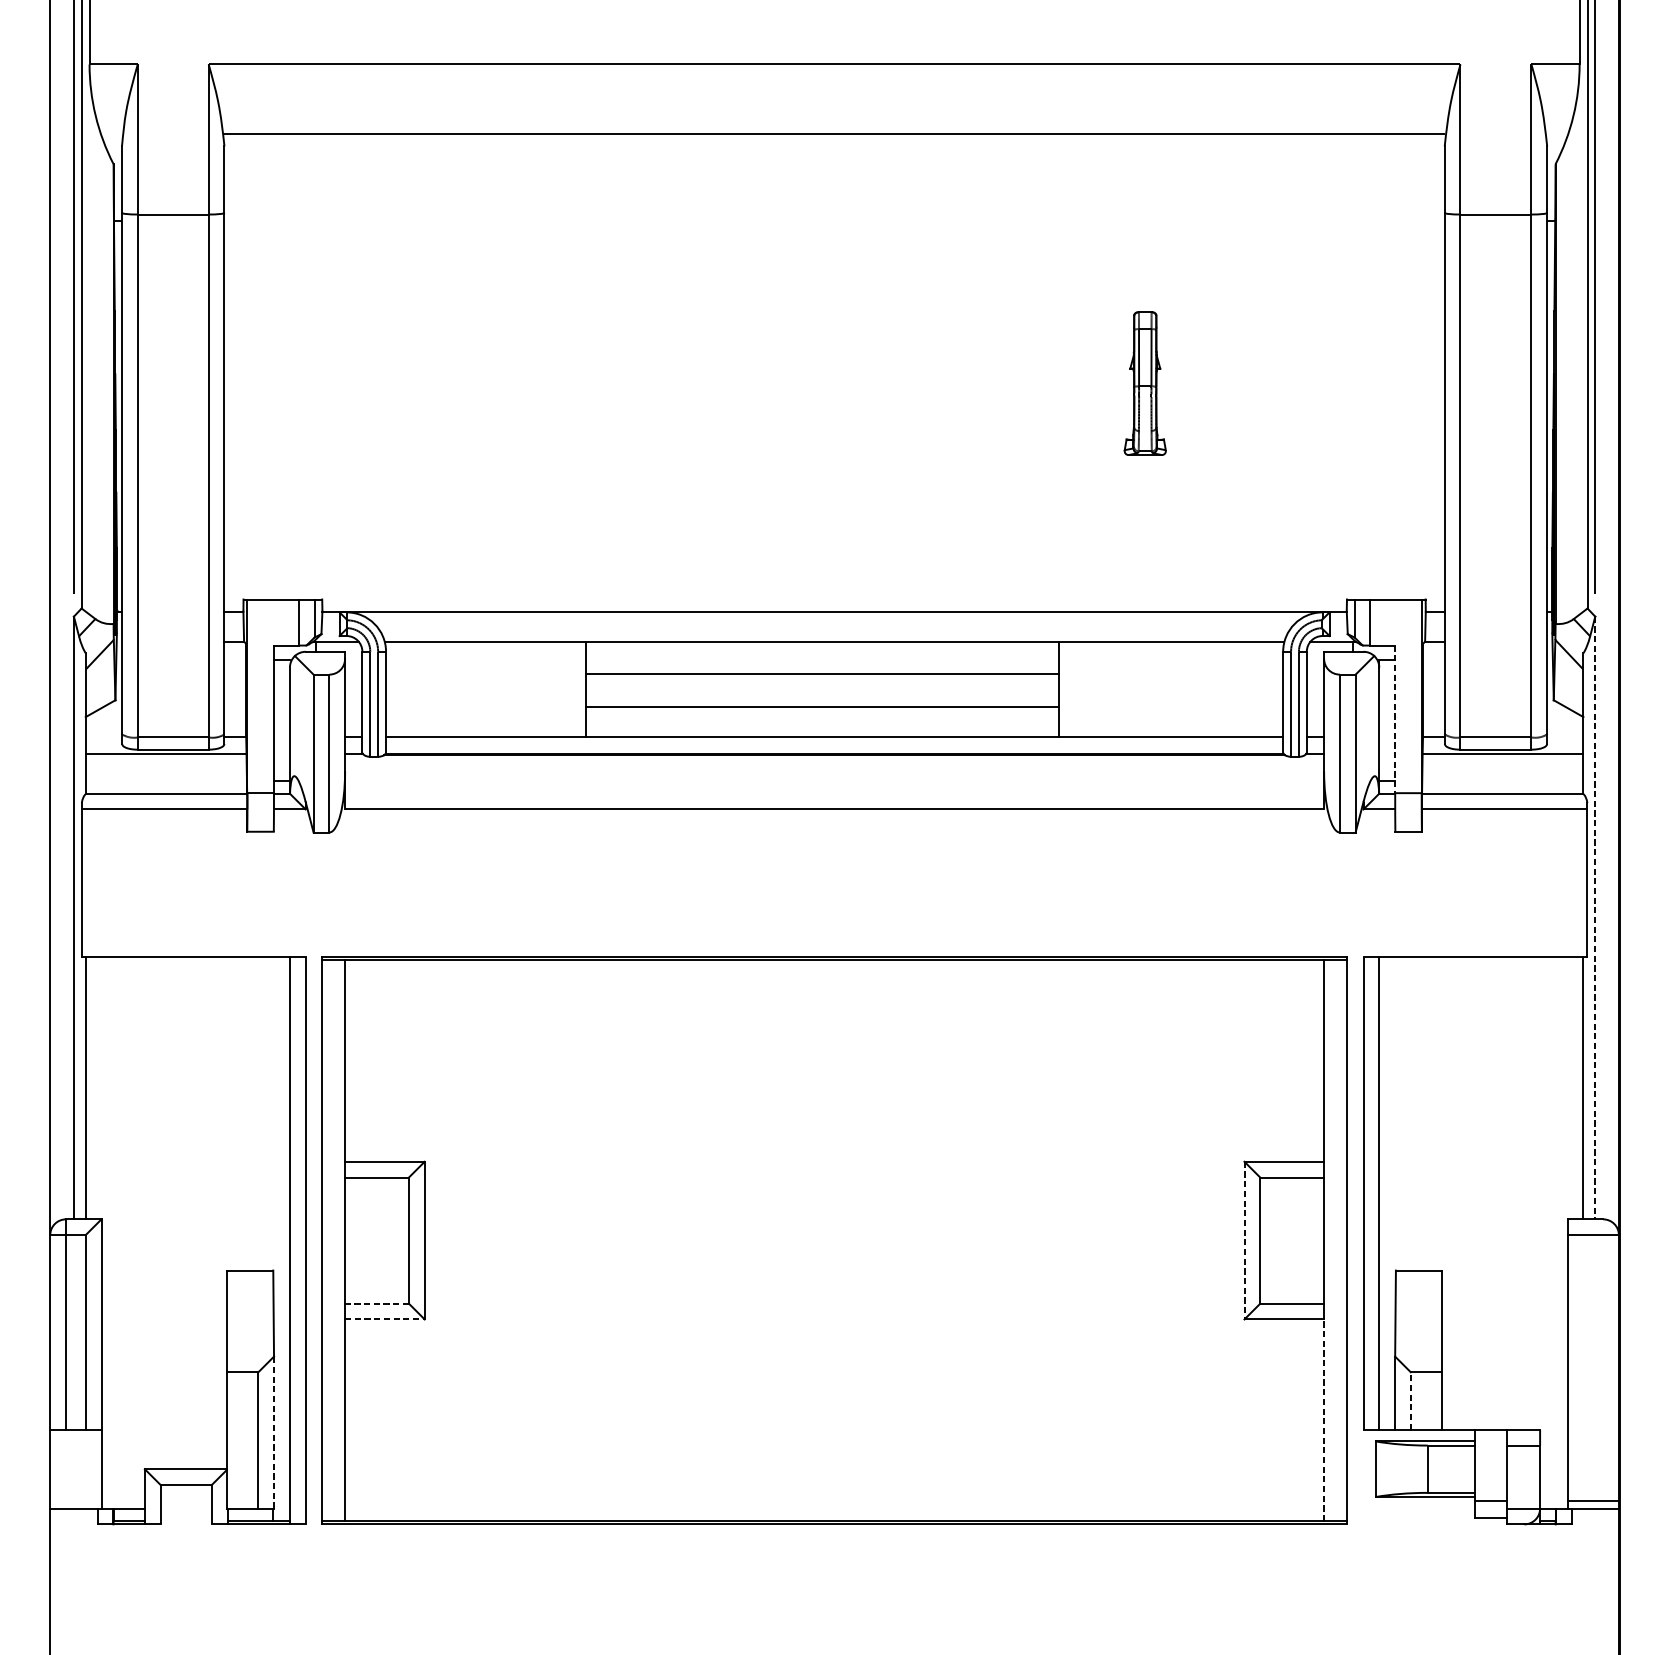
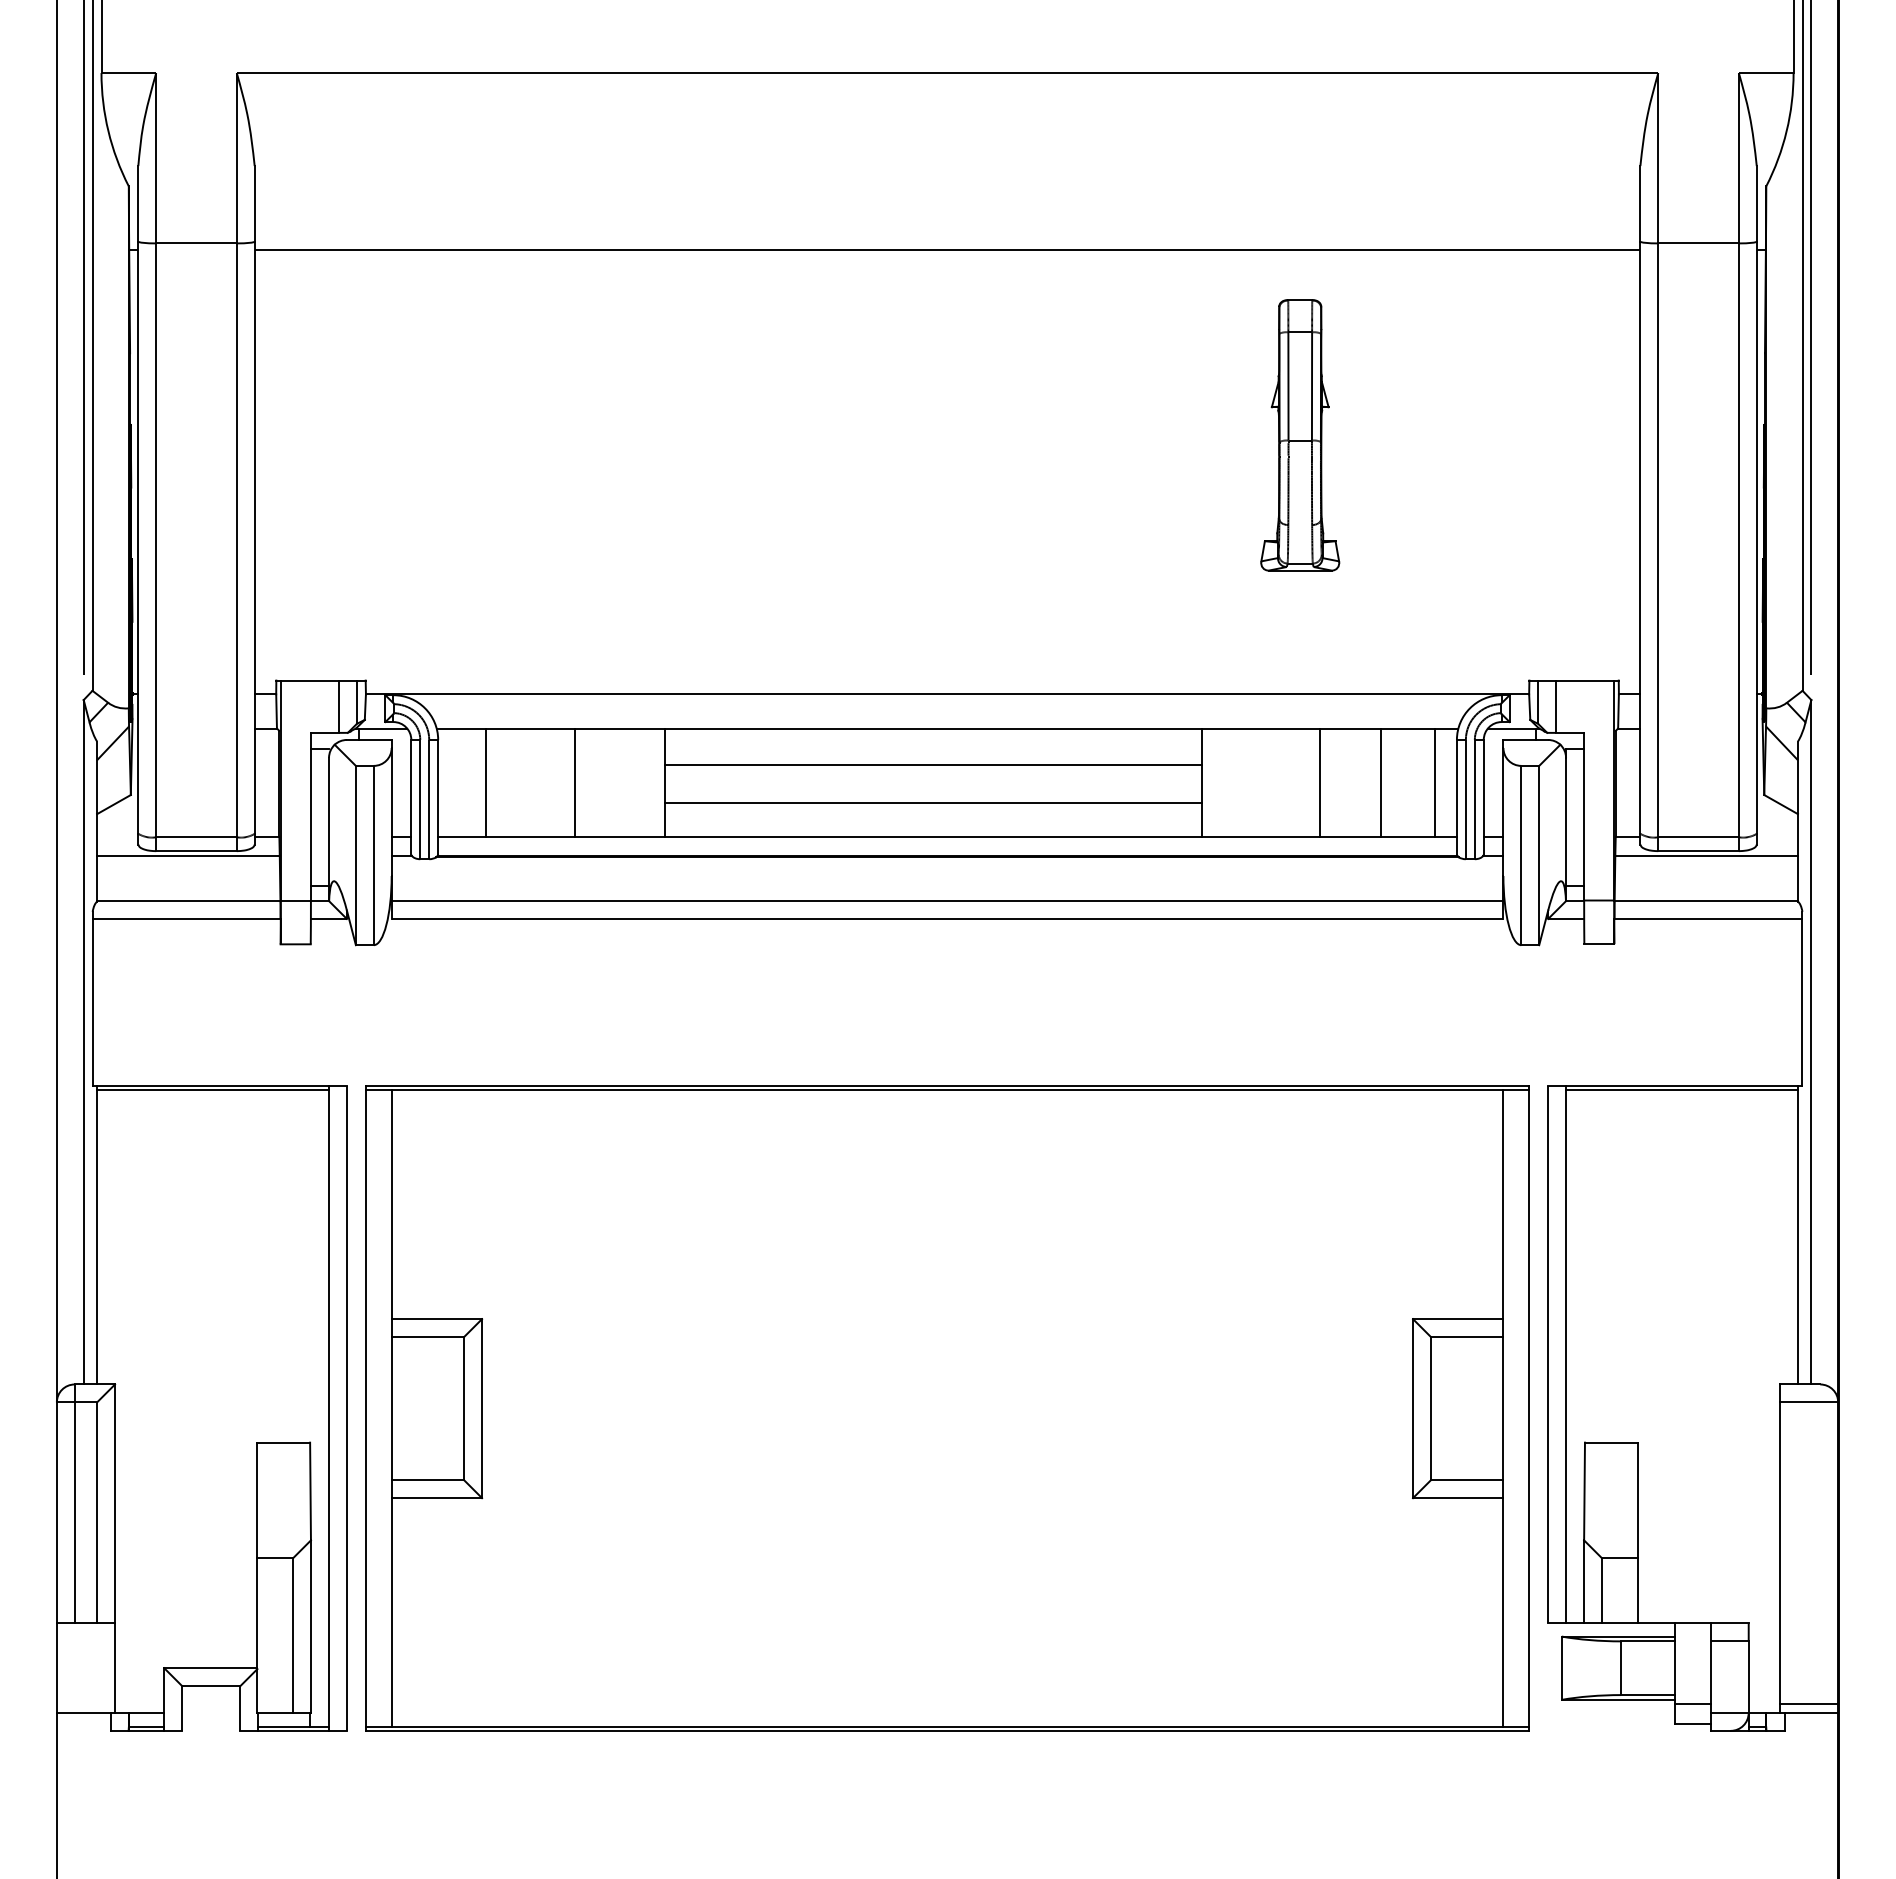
line: (834, 134) -> (947, 250), moved
part: (1145, 383) -> (1300, 435), size x1.67
line: (427, 689) -> (485, 782), added
line: (506, 689) -> (575, 782), added
line: (1162, 689) -> (1319, 782), added
line: (1215, 689) -> (1380, 782), added
line: (1263, 689) -> (1434, 782), added
line: (1395, 719) -> (1584, 816), dashed -> solid
line: (834, 794) -> (947, 901), added
line: (1595, 918) -> (1811, 1042), dashed -> solid
line: (188, 959) -> (213, 1089), added
line: (1480, 959) -> (1681, 1089), added
line: (1244, 1240) -> (1413, 1408), dashed -> solid
line: (376, 1303) -> (427, 1480), dashed -> solid
line: (385, 1319) -> (437, 1498), dashed -> solid
line: (1410, 1400) -> (1601, 1590), dashed -> solid
line: (1324, 1420) -> (1503, 1612), dashed -> solid
line: (273, 1432) -> (310, 1626), dashed -> solid

